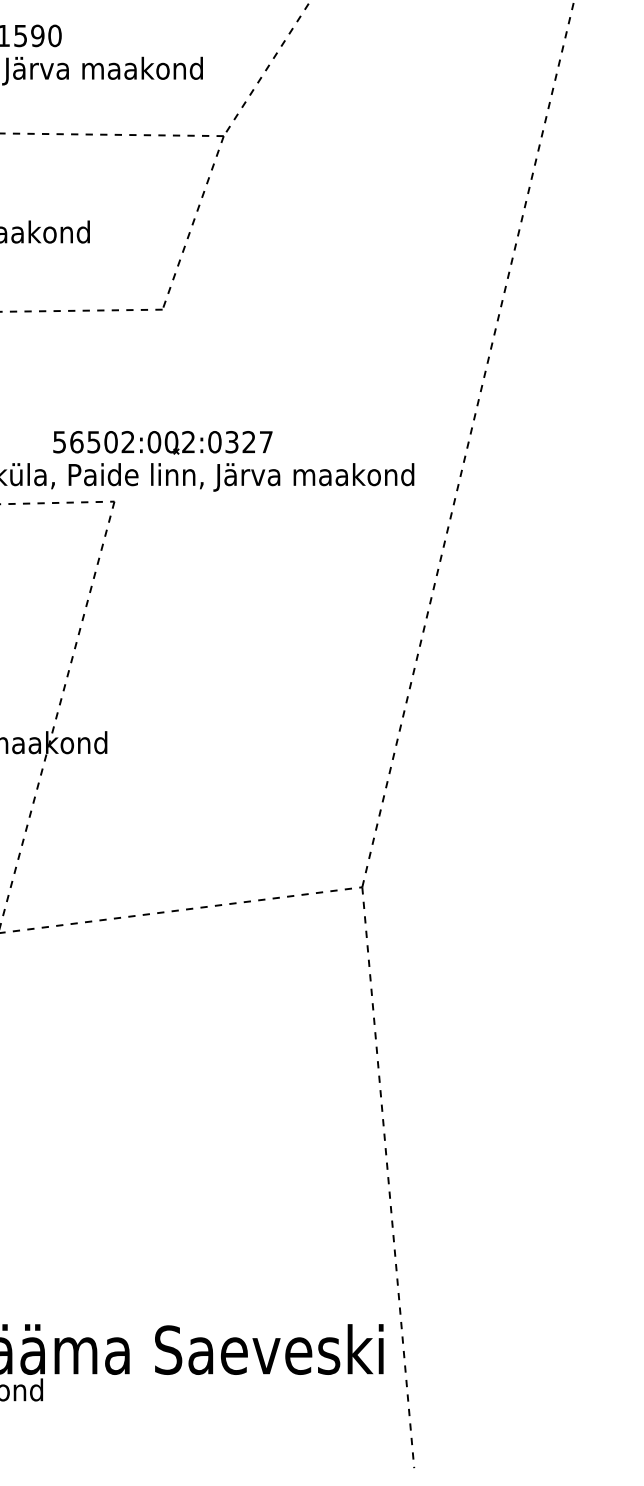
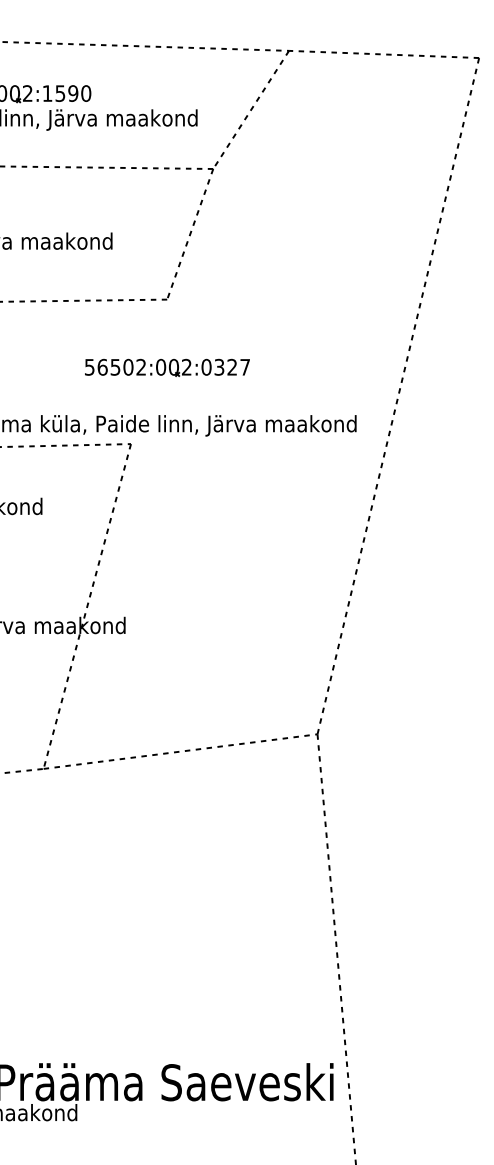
part: (162, 442) -> (167, 367), moved

